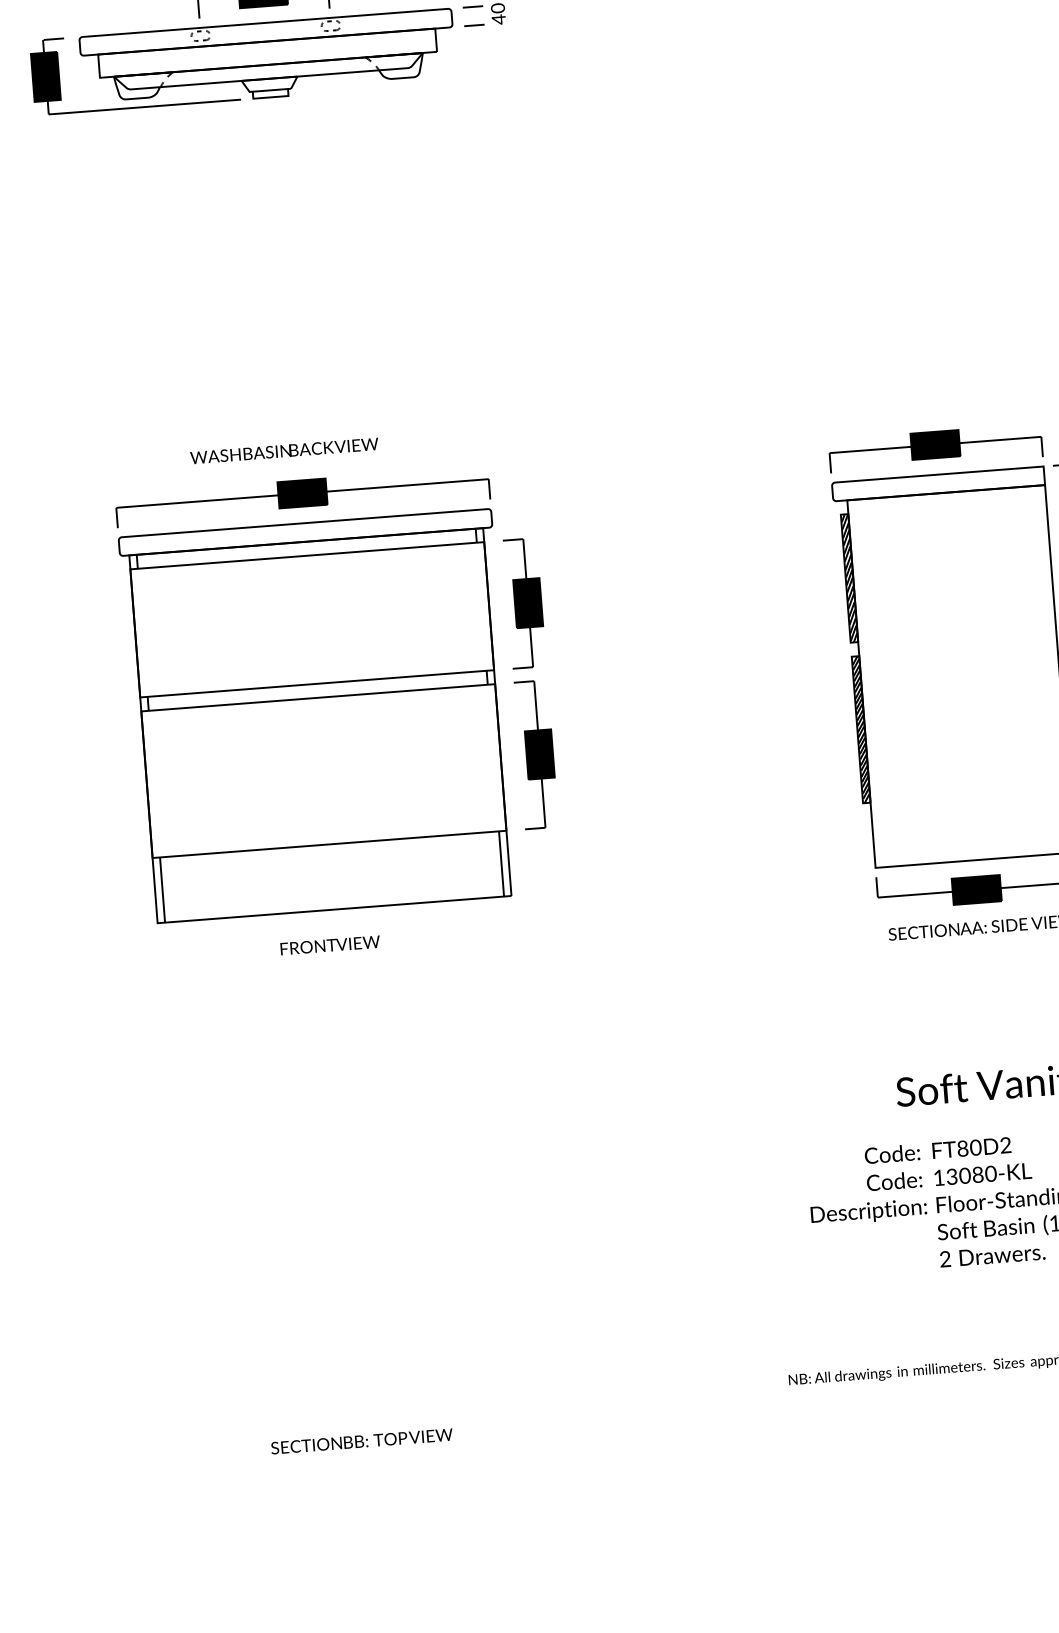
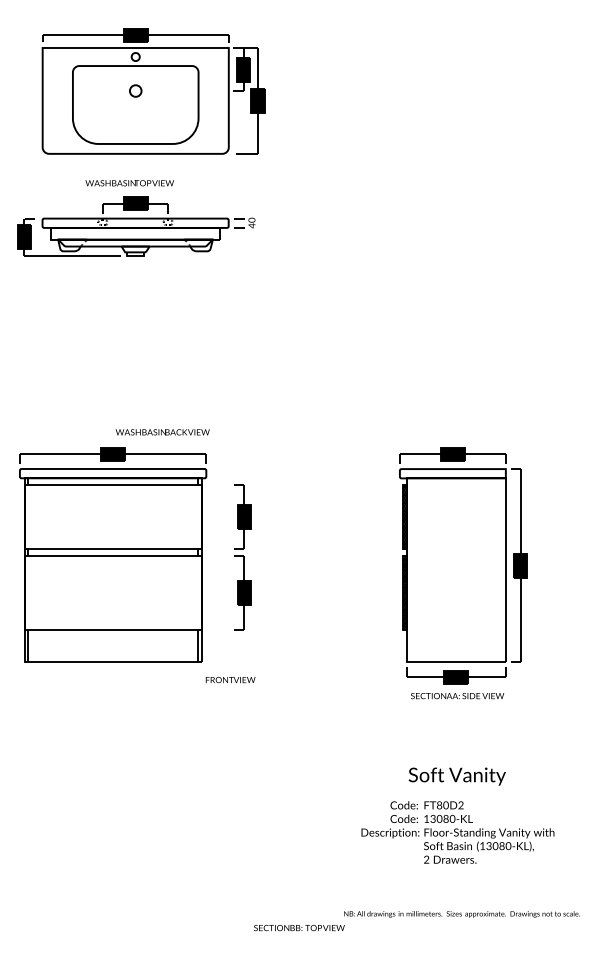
text: (283, 451) -> (162, 432), moved
part: (318, 693) -> (113, 554), moved
text: (330, 946) -> (230, 680), moved
text: (362, 1442) -> (299, 928), moved

